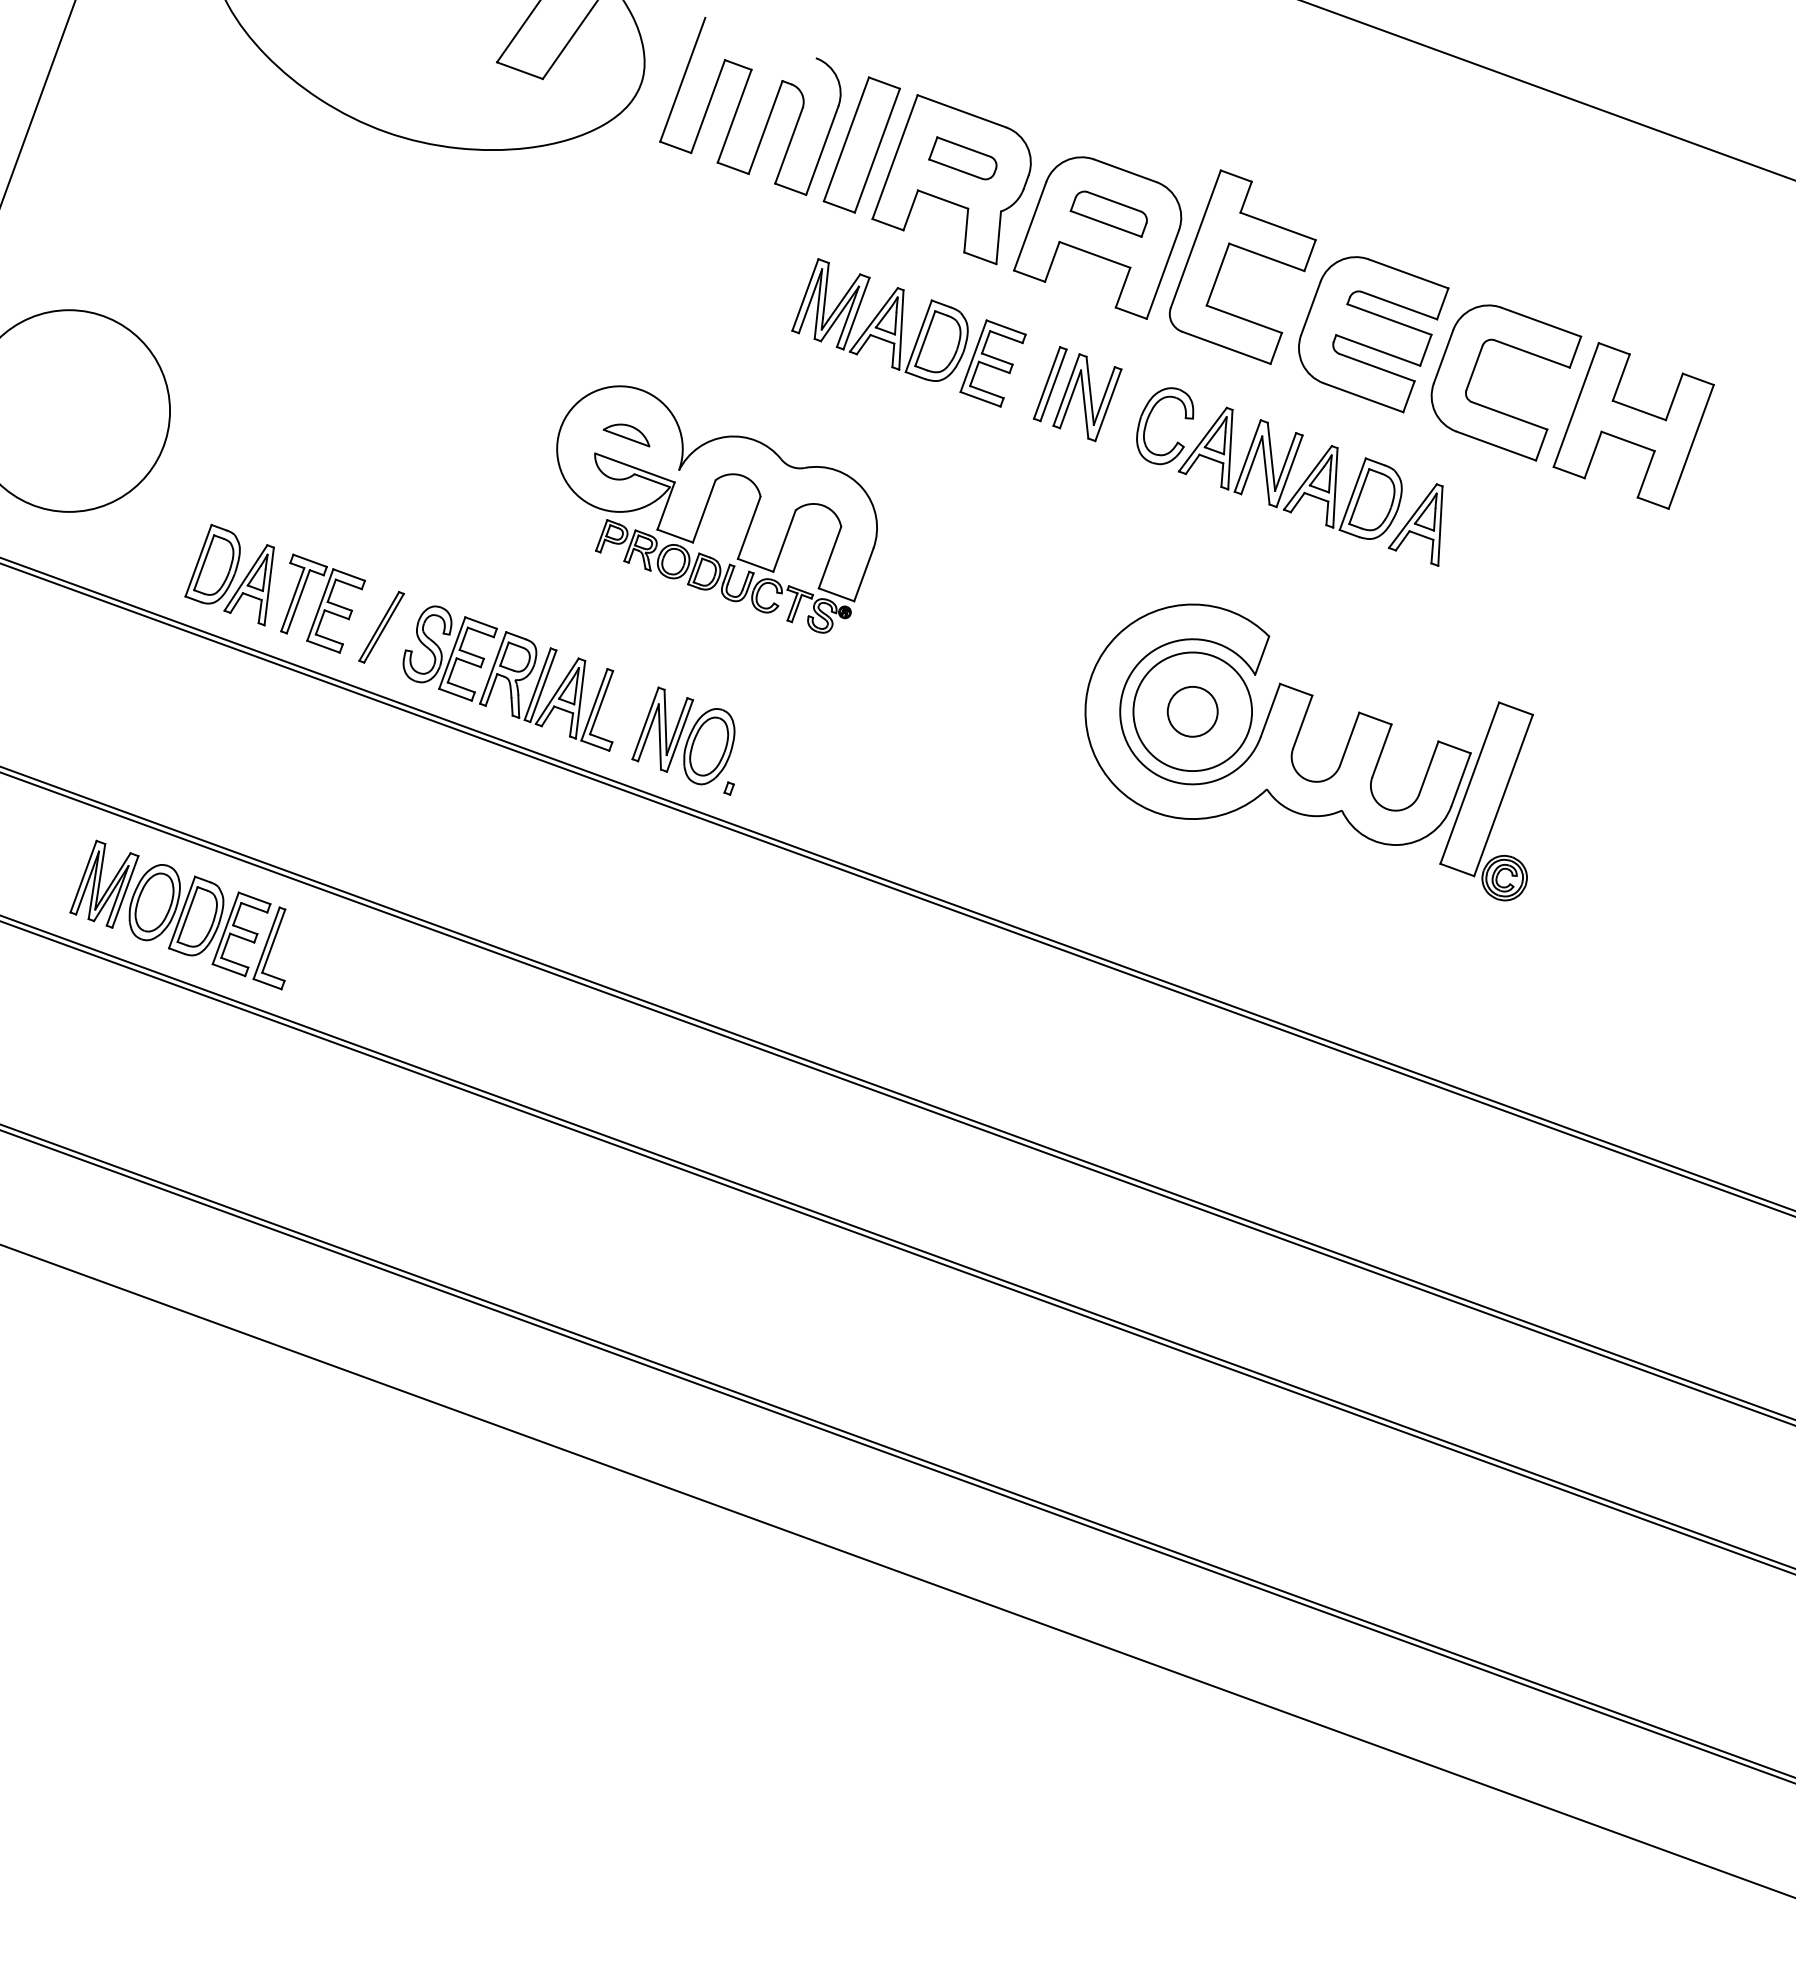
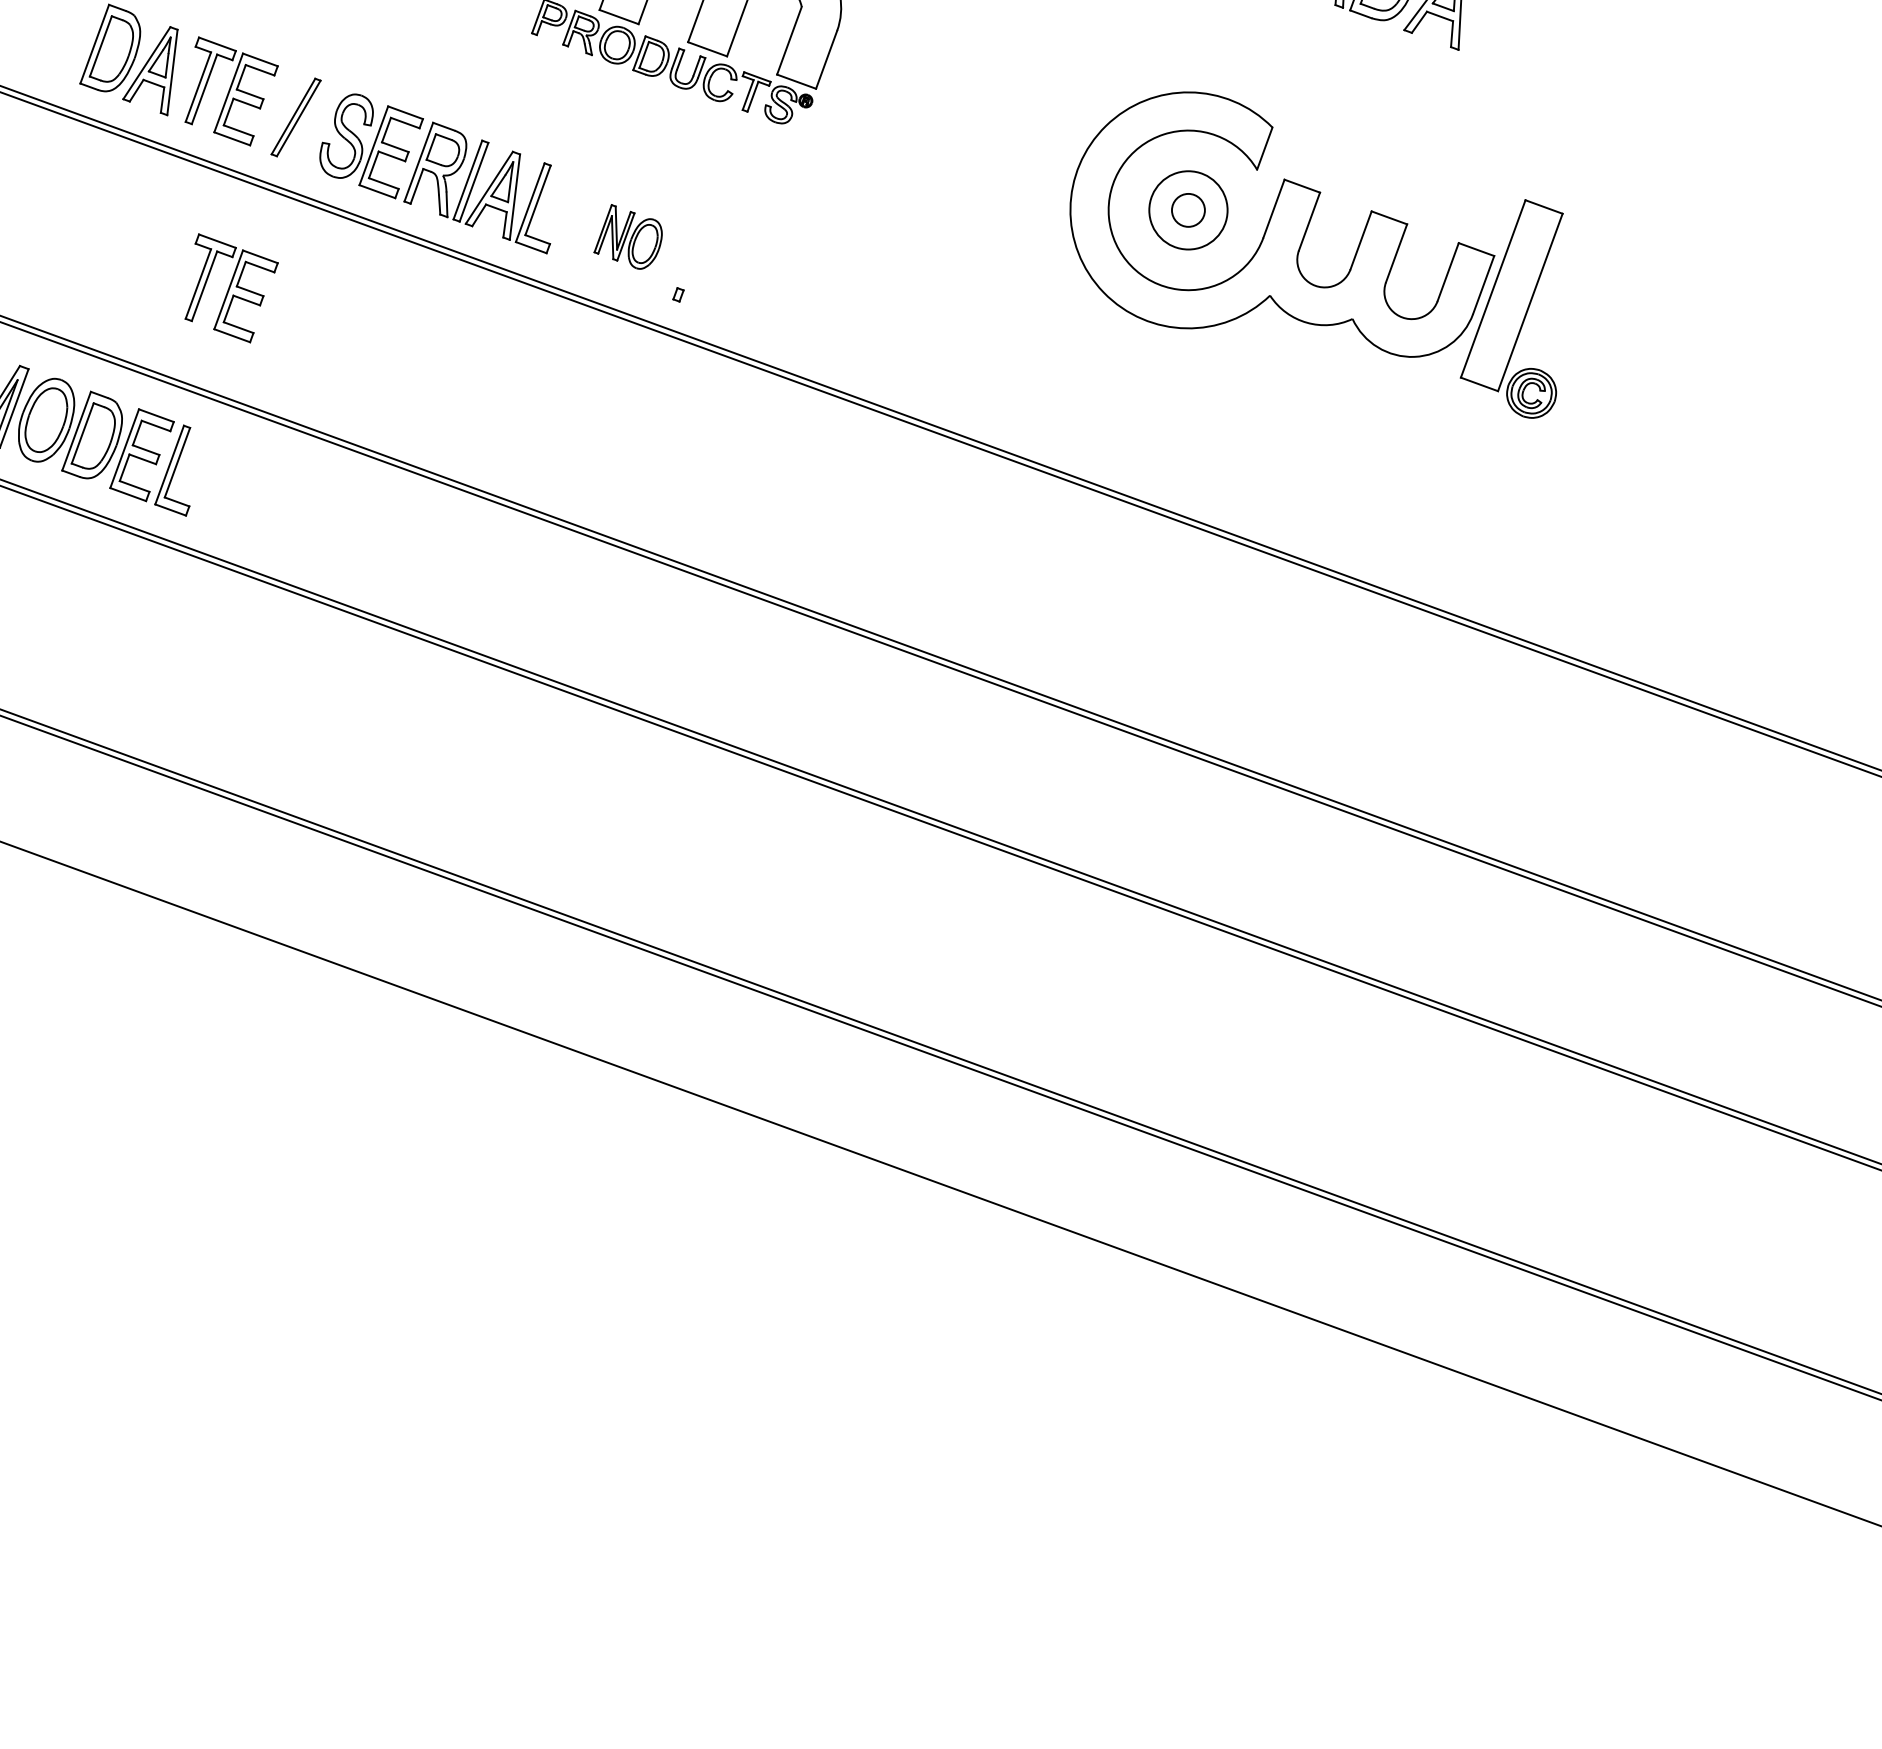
circle: (1192, 711) -> (1188, 210), size x0.6
circle: (1192, 711) -> (1188, 210), size x0.6
part: (683, 735) -> (628, 236), size x0.6
part: (322, 782) -> (231, 288), added

